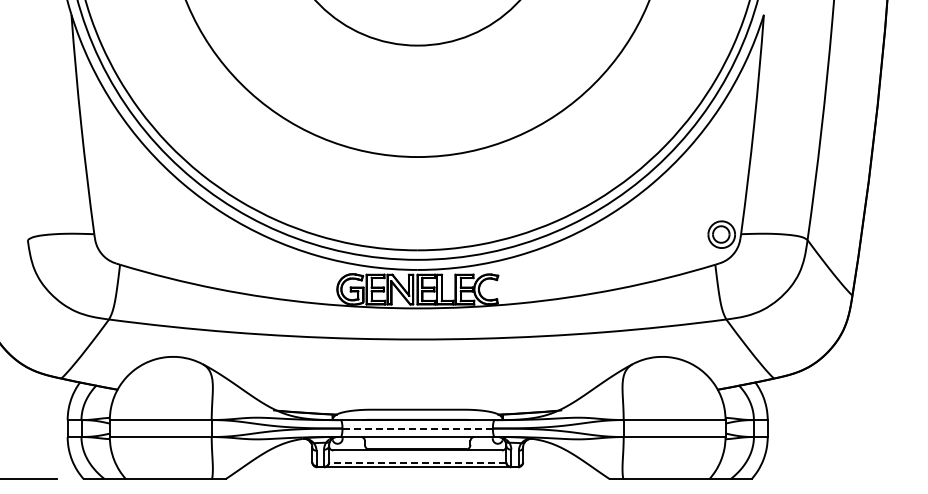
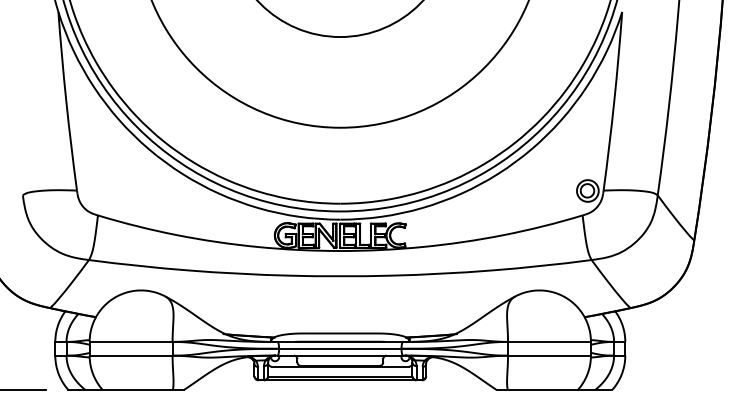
line: (418, 428) -> (340, 348), dashed -> solid
line: (417, 462) -> (340, 376), dashed -> solid

